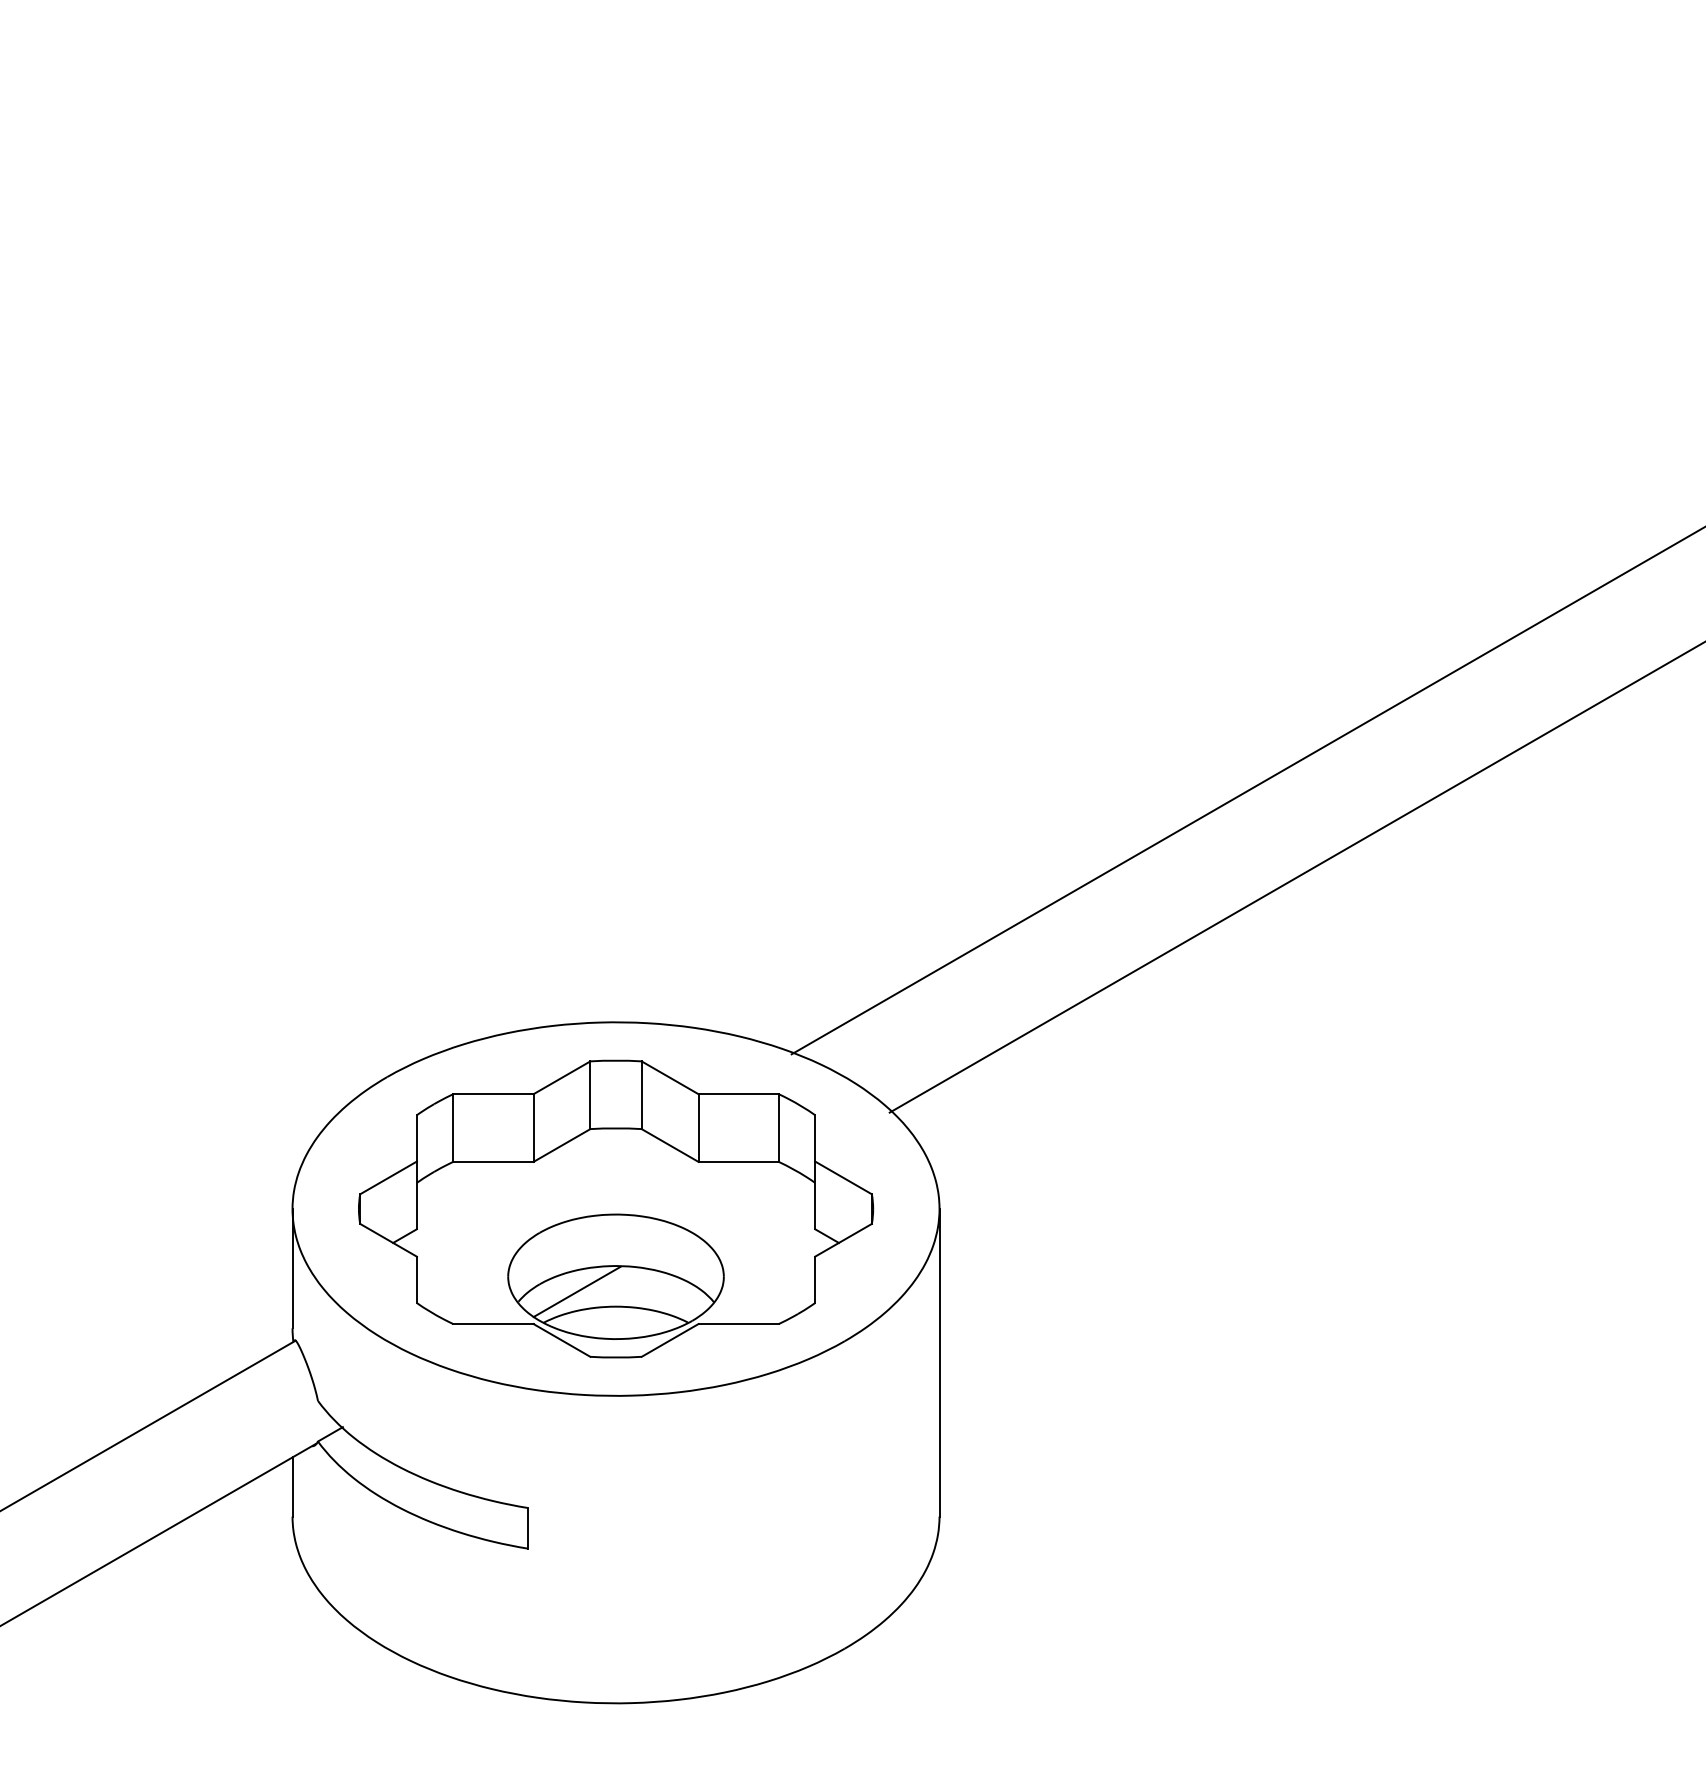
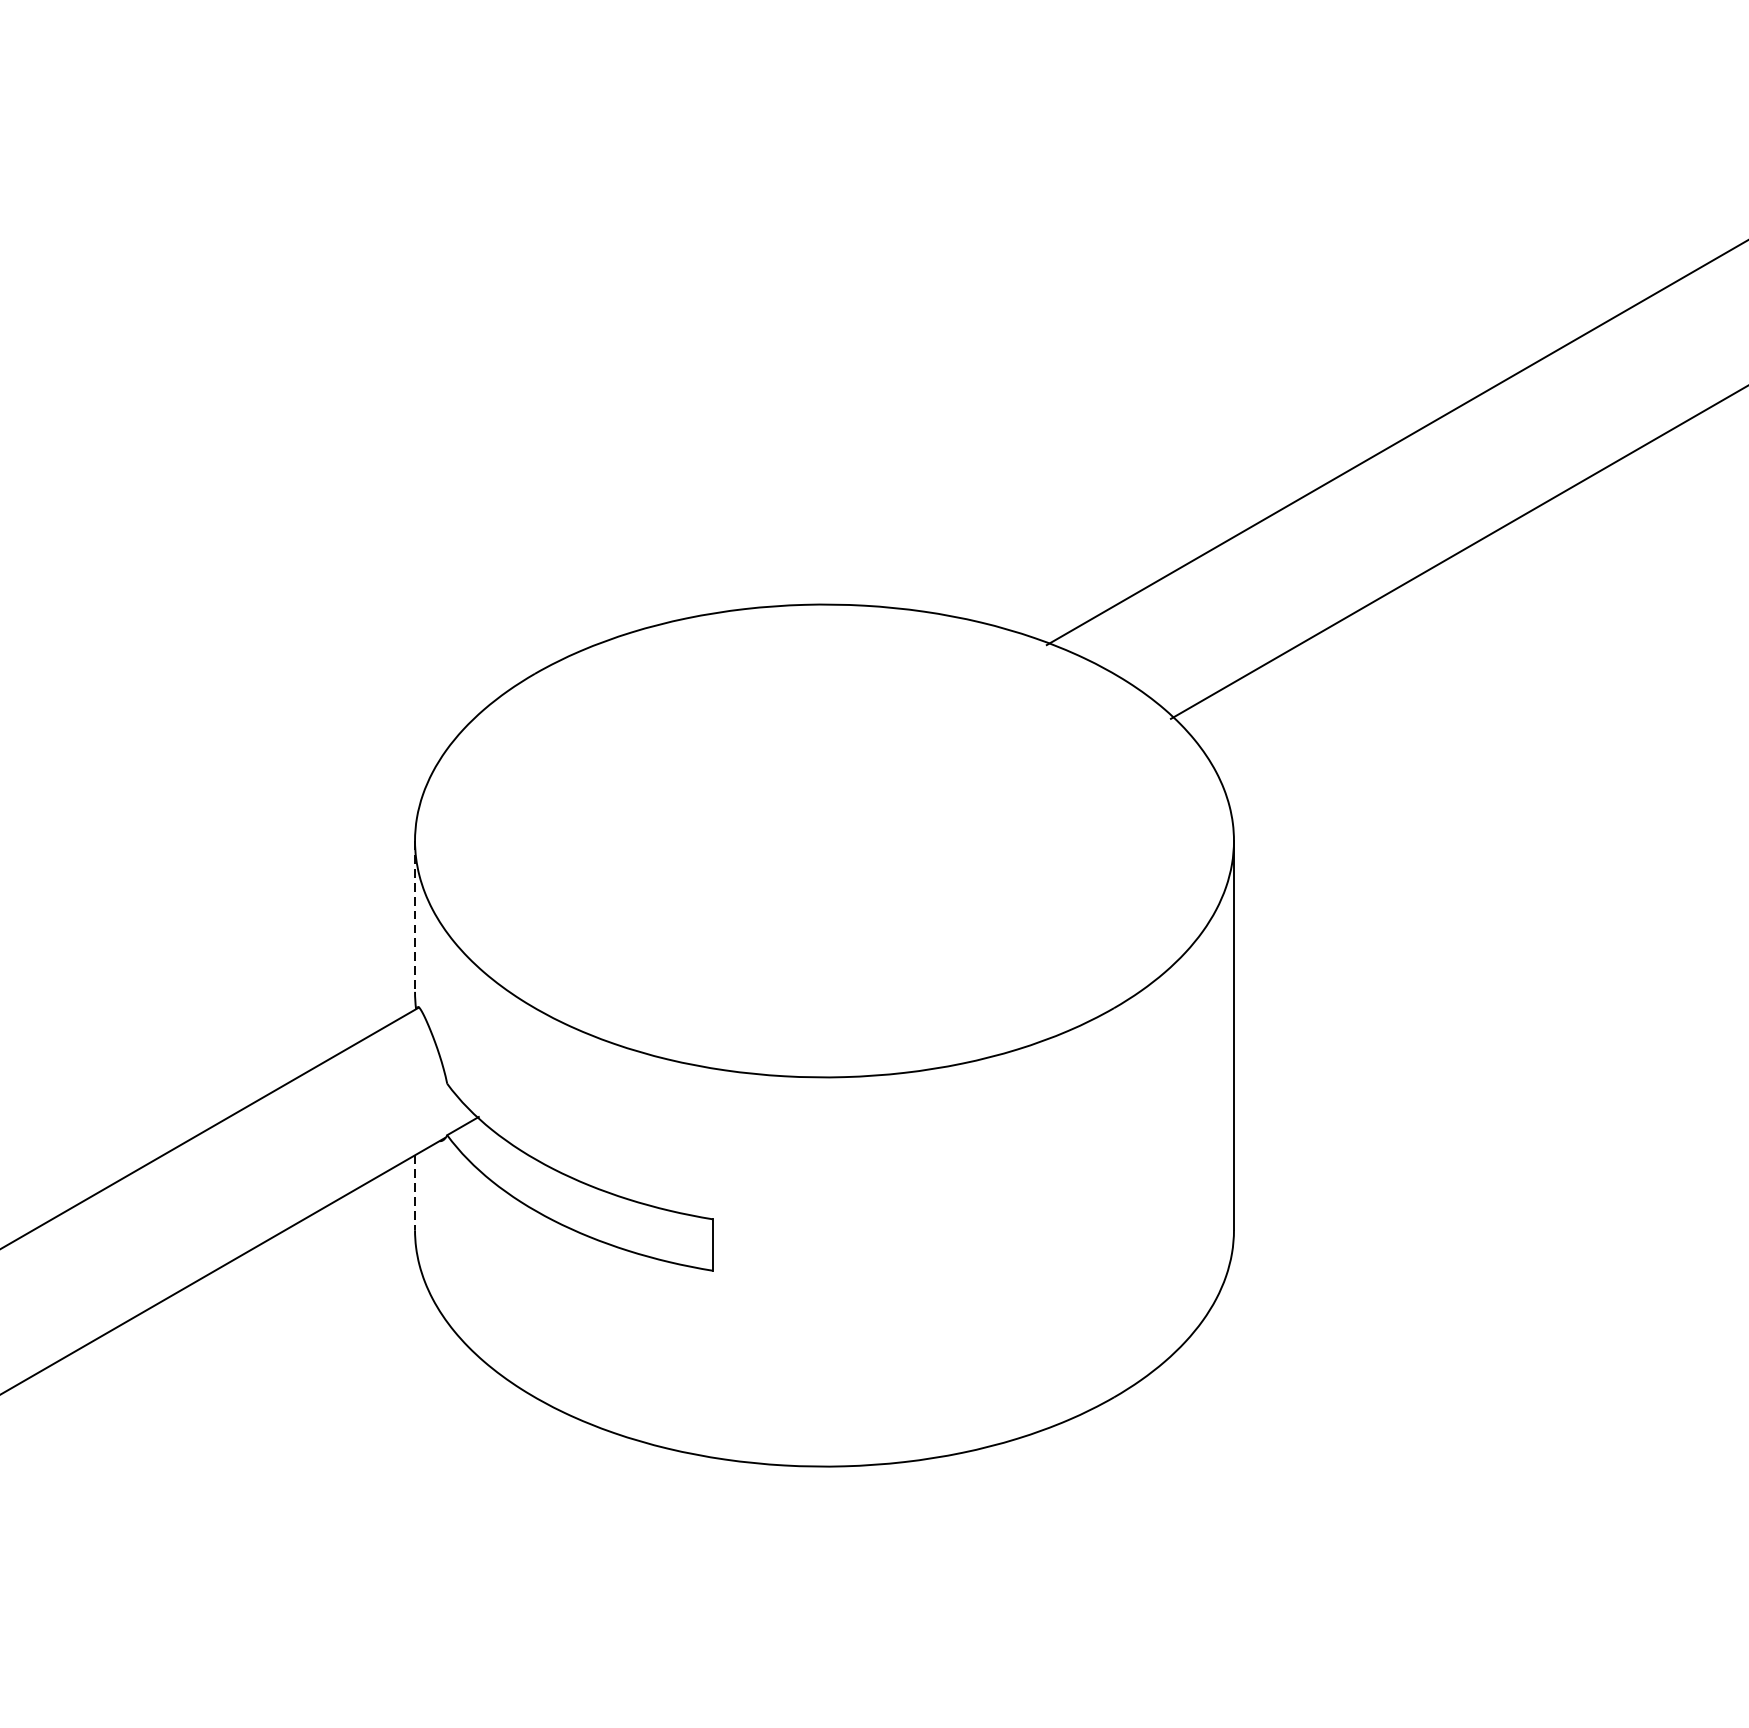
part: (616, 1208) -> (825, 840), removed
line: (292, 1268) -> (414, 916), solid -> dashed
line: (292, 1487) -> (414, 1193), solid -> dashed

